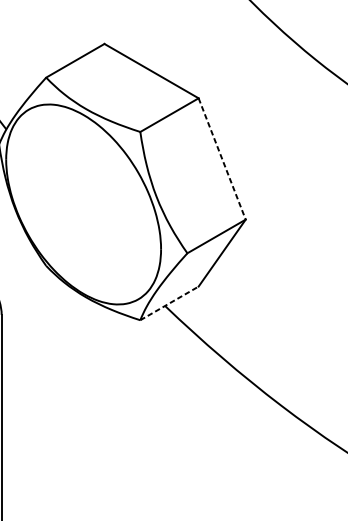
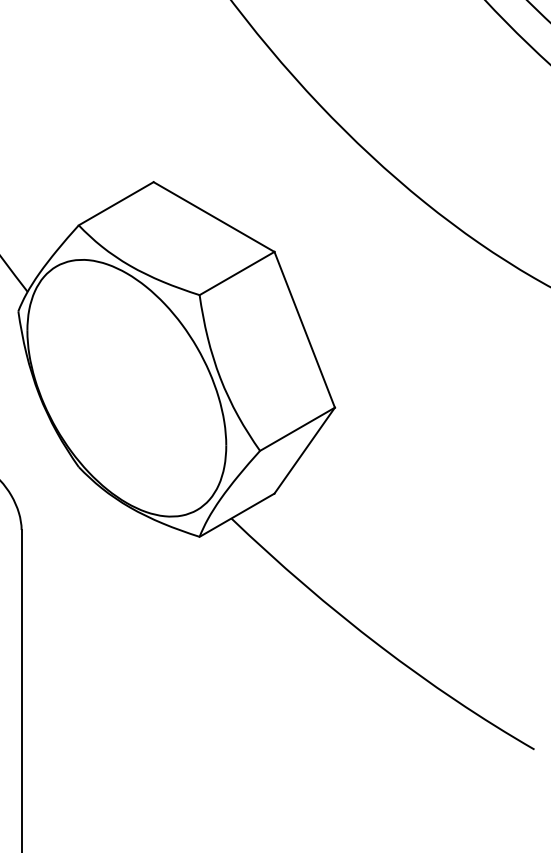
line: (222, 158) -> (304, 329), dashed -> solid
line: (169, 303) -> (237, 515), dashed -> solid

